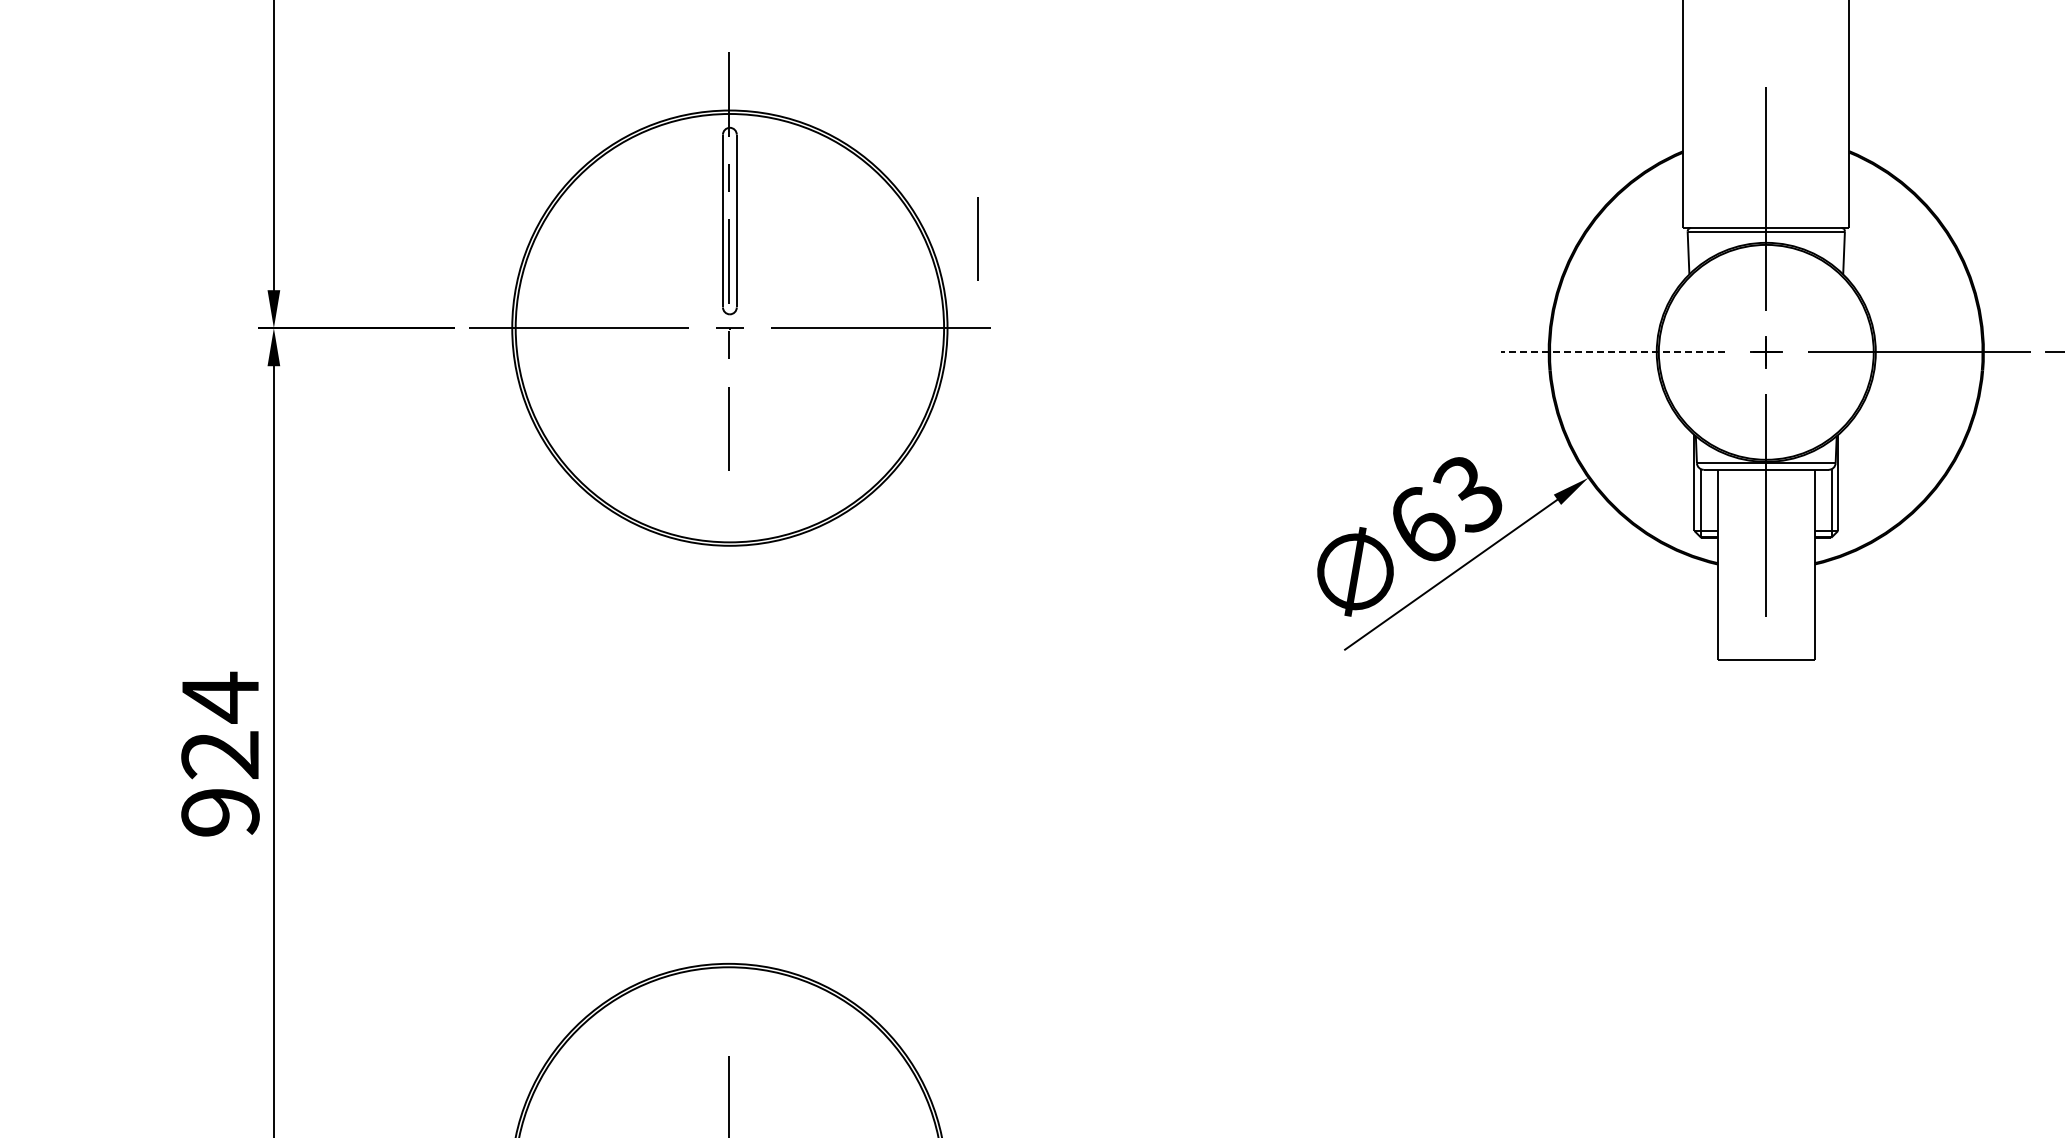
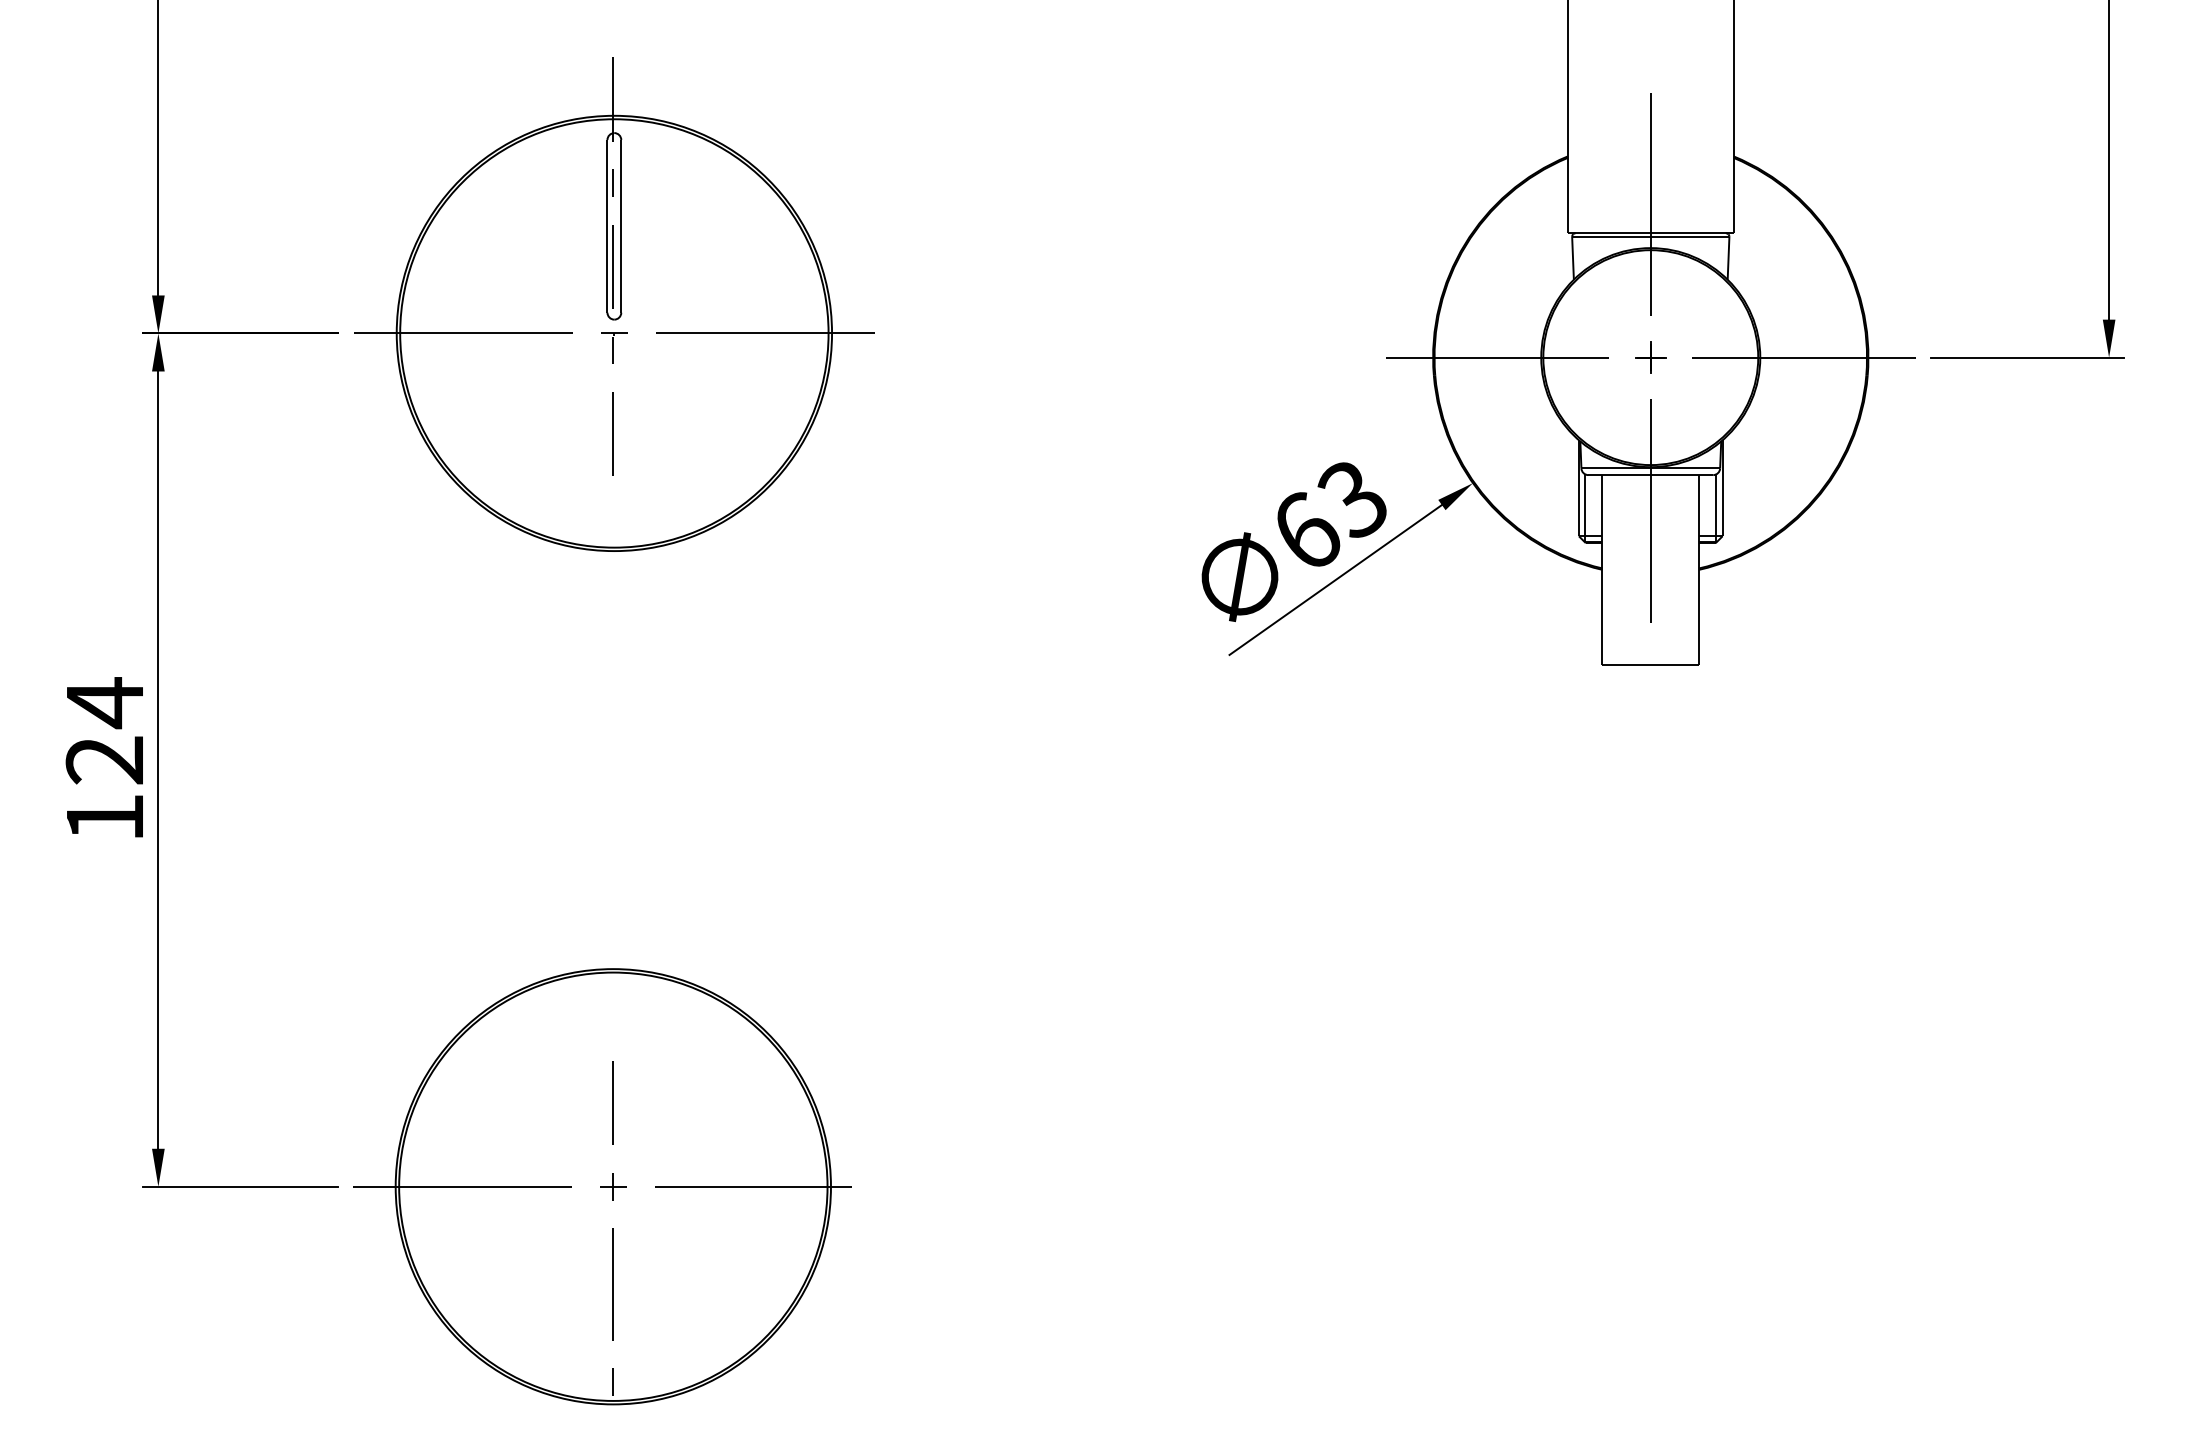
line: (977, 238) -> (861, 243), removed
line: (1613, 352) -> (1497, 357), dashed -> solid
text: (220, 812) -> (104, 817), 924 -> 124

